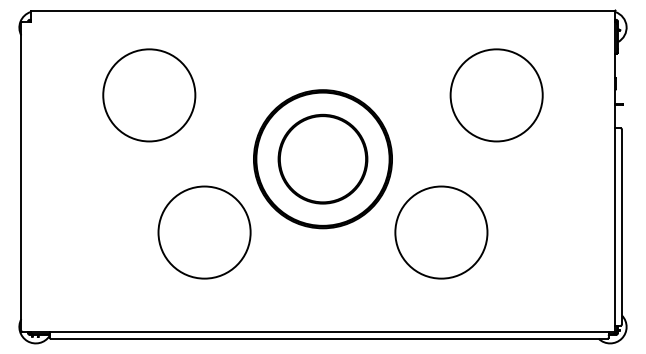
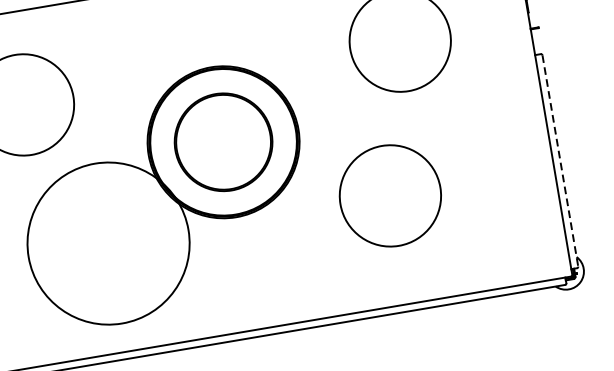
line: (622, 227) -> (560, 161), solid -> dashed
circle: (204, 232) -> (108, 243), size x1.6
circle: (441, 232) -> (390, 195), moved

